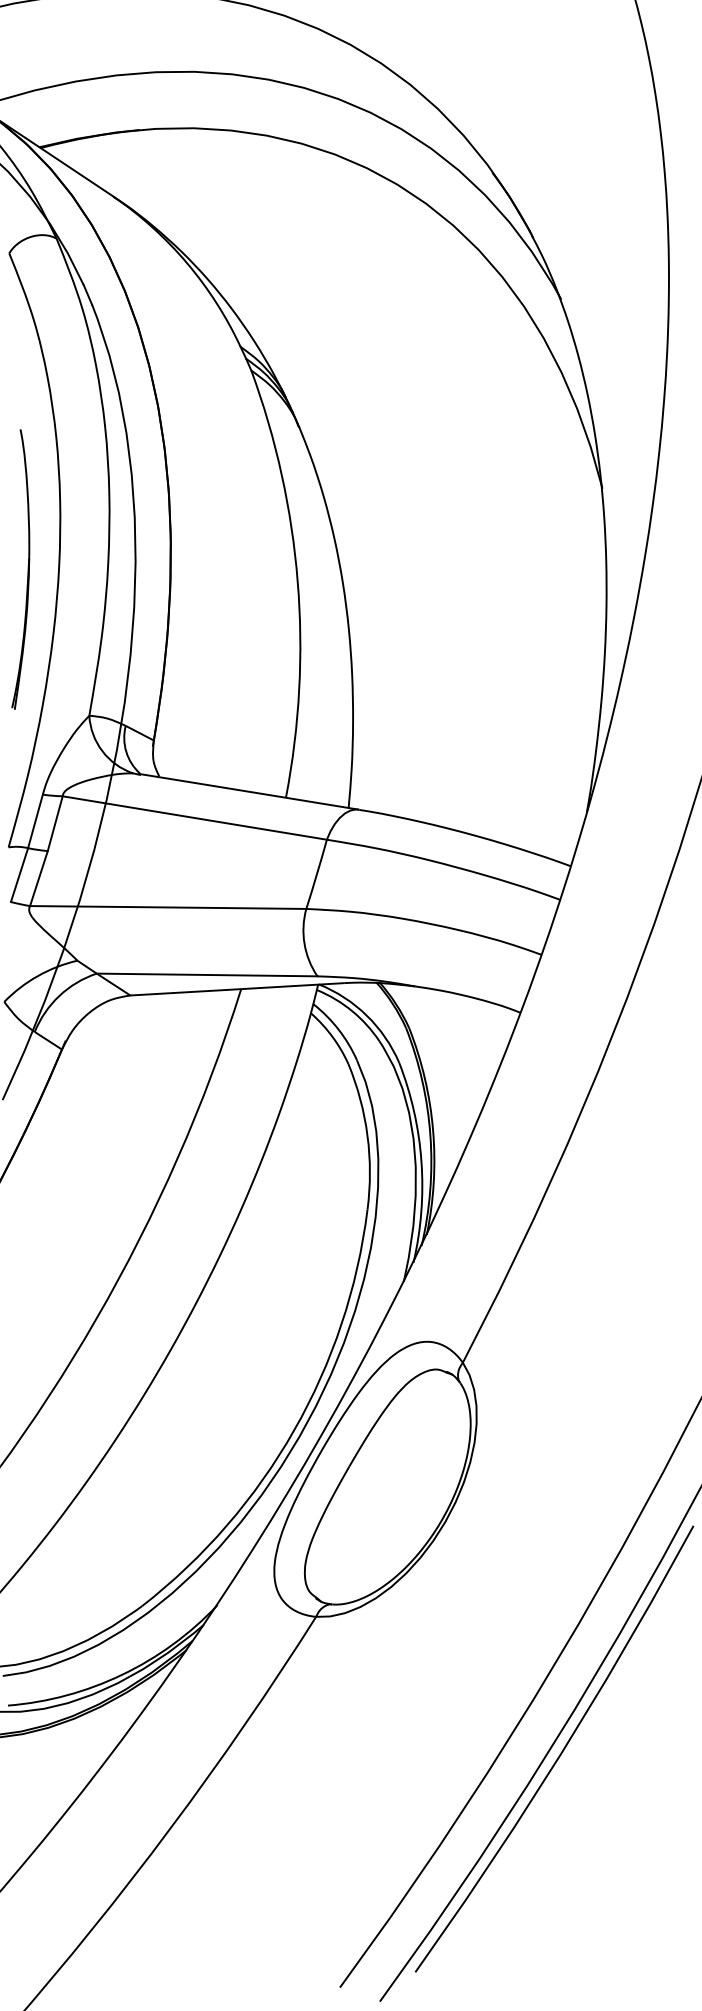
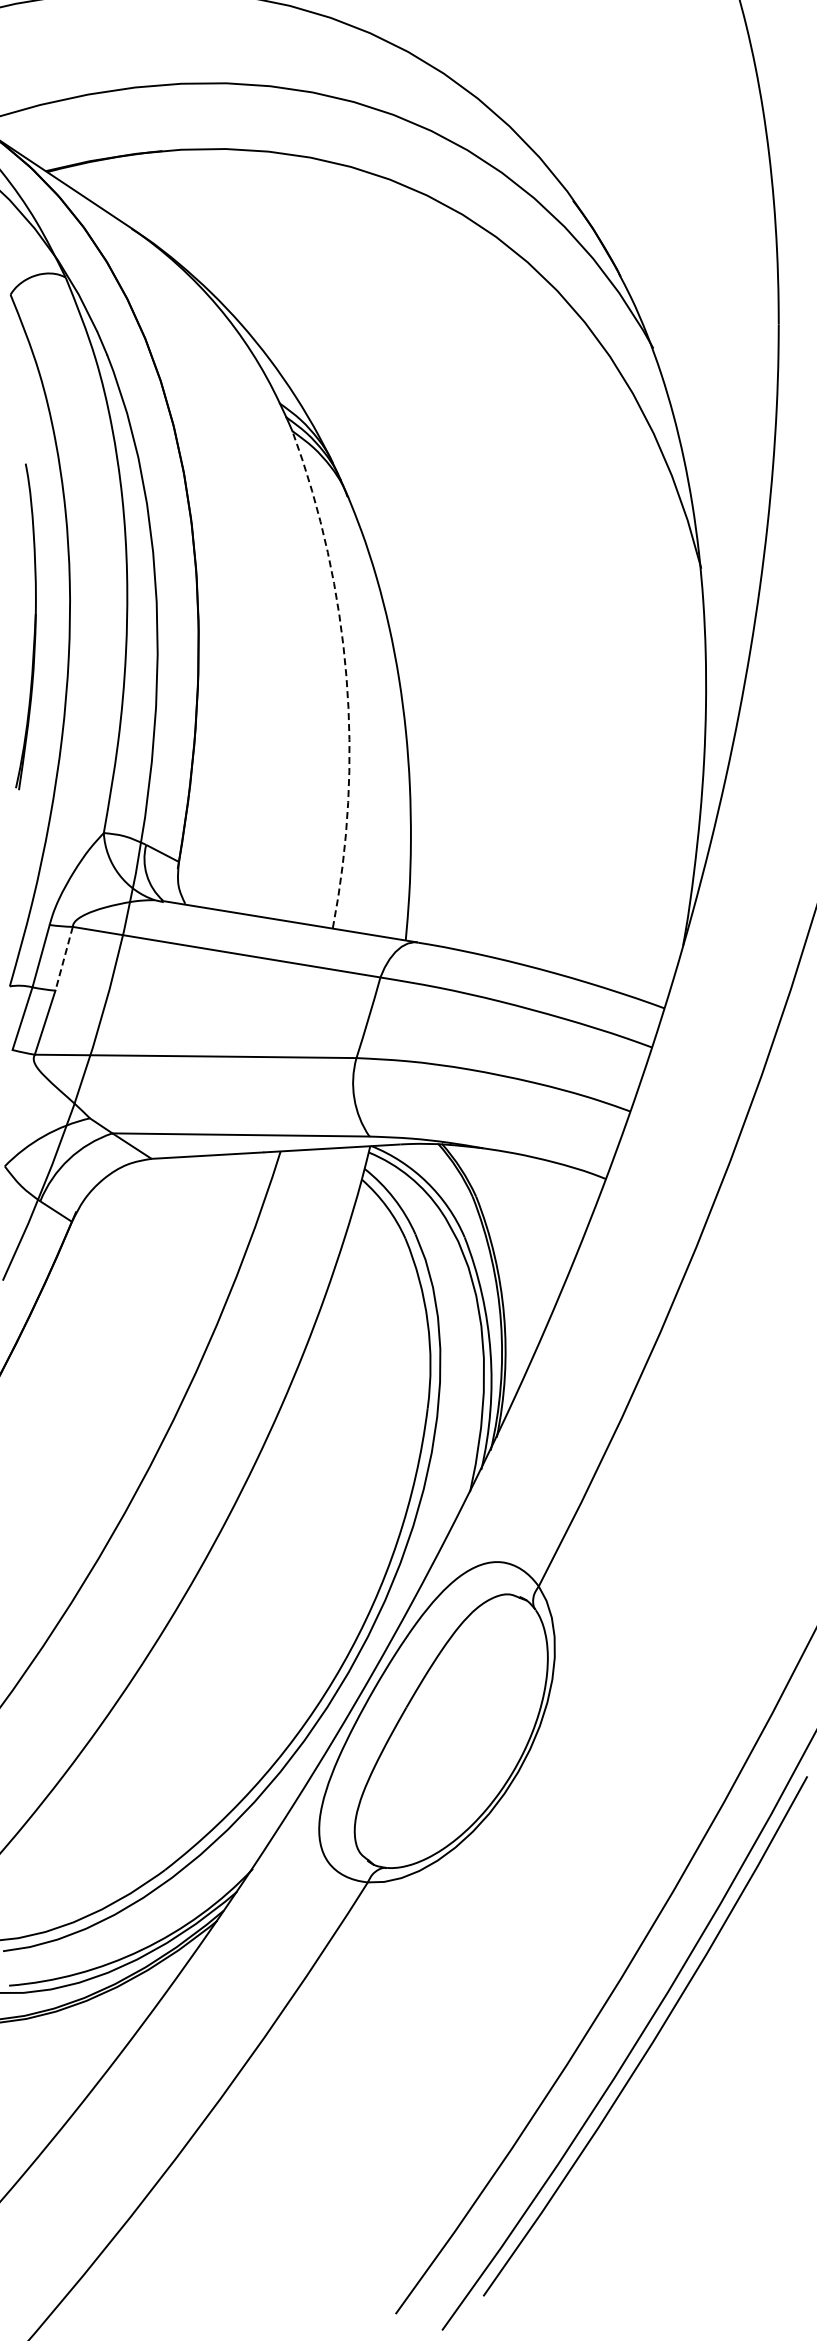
part: (28, 569) -> (34, 626), moved
arc: (297, 581) -> (346, 676), solid -> dashed
line: (55, 824) -> (64, 959), solid -> dashed

